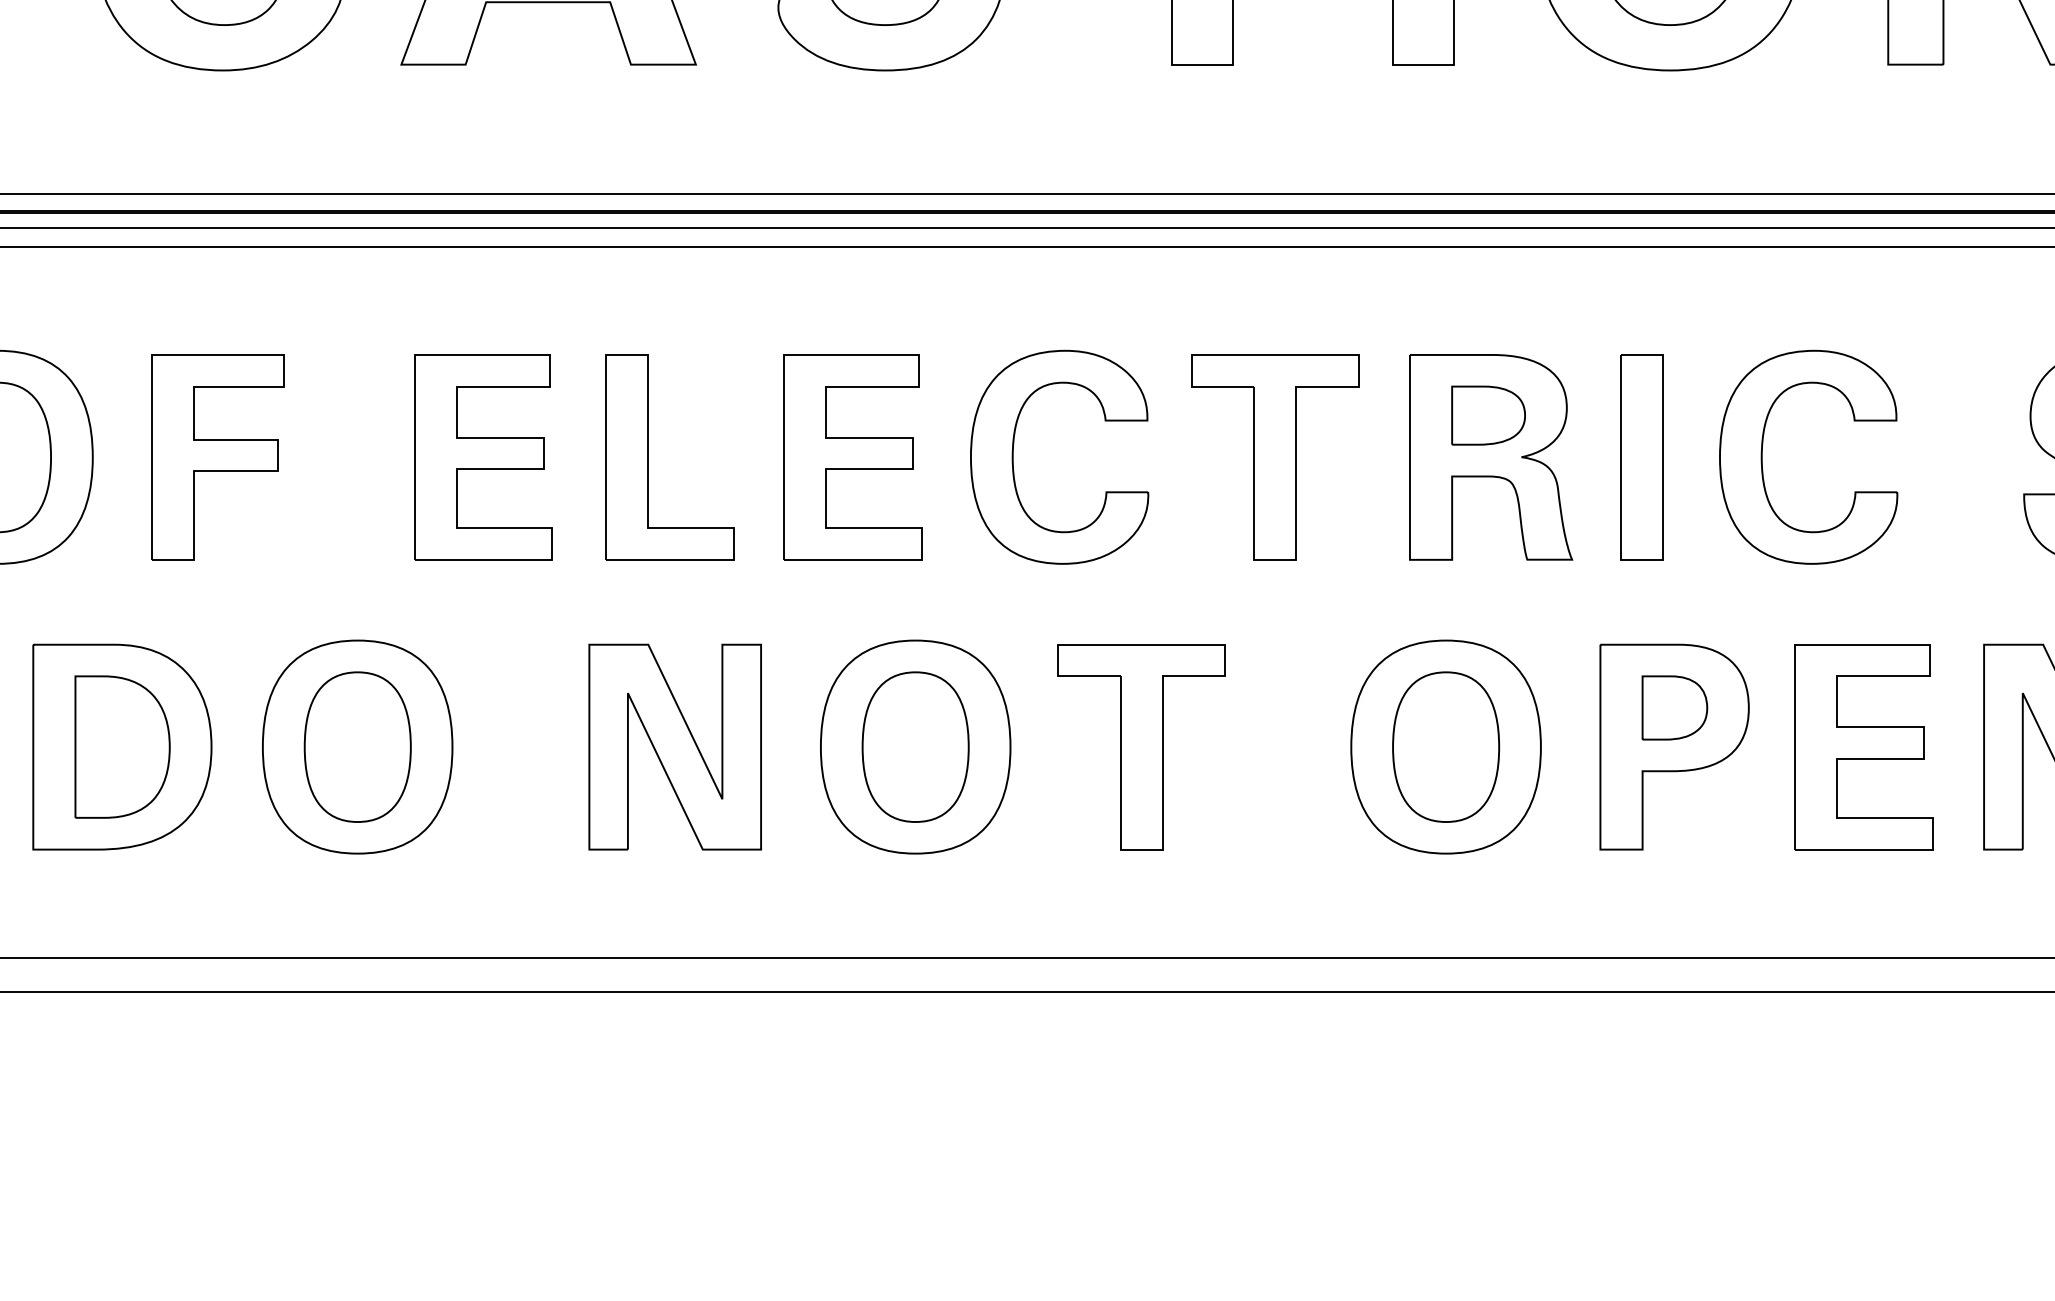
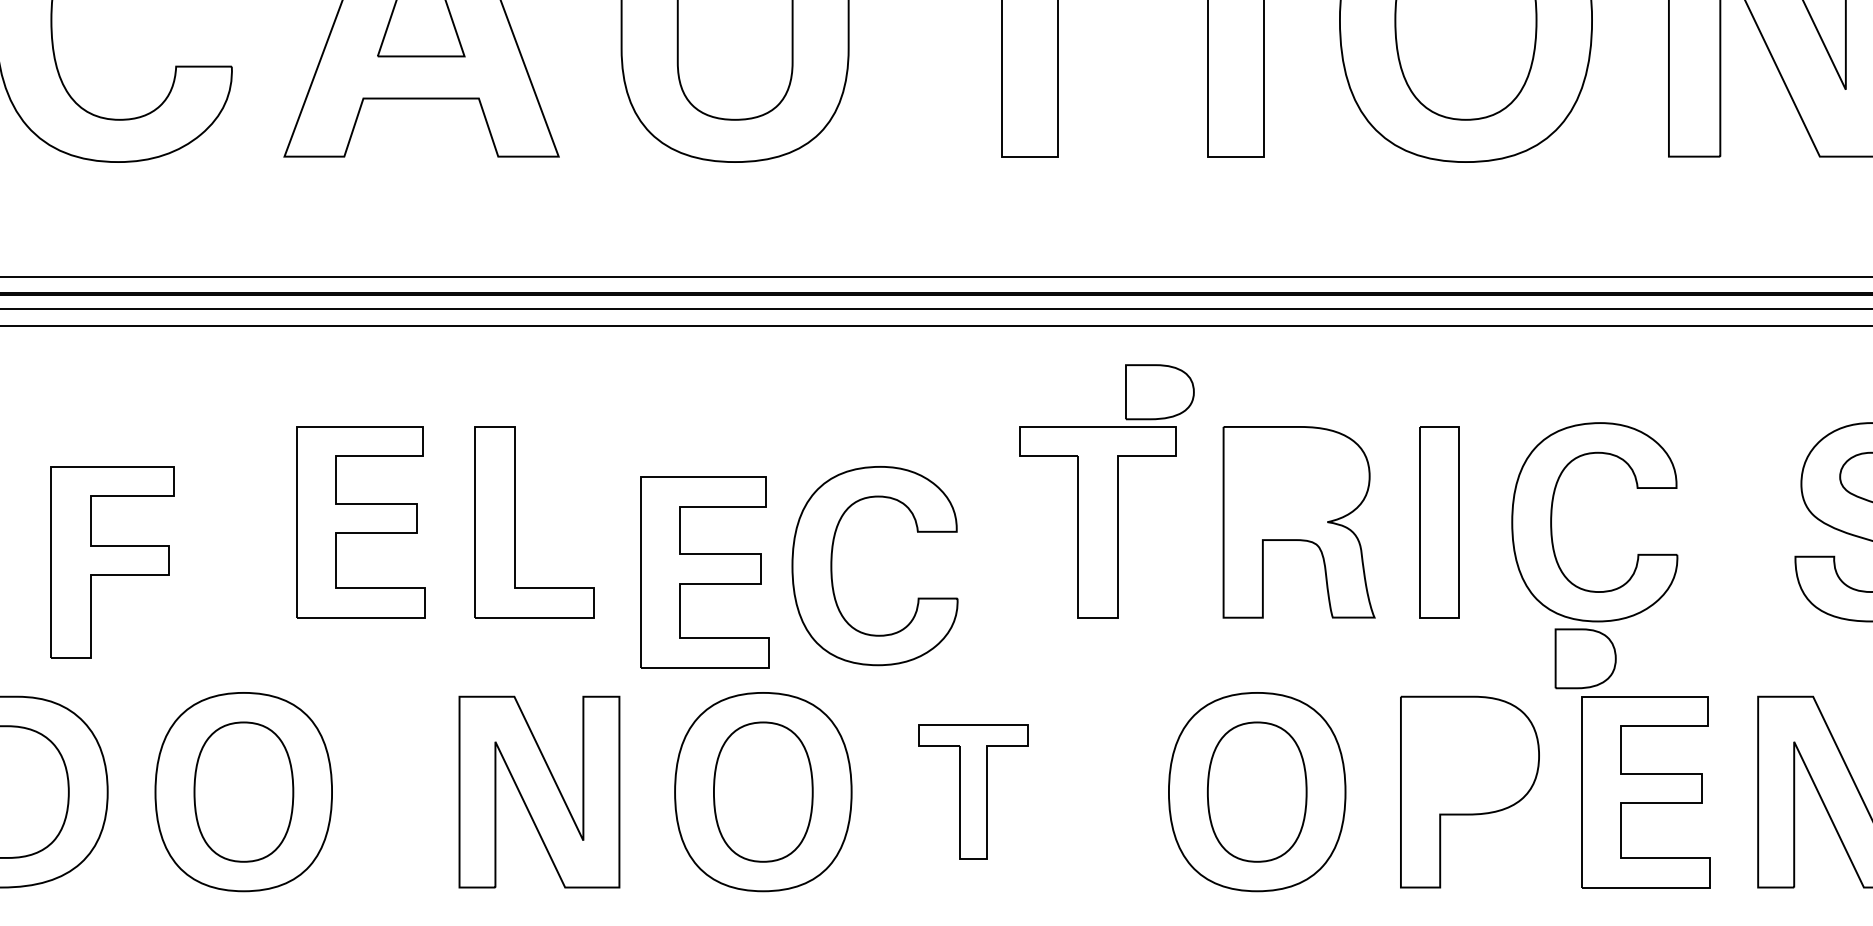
part: (1488, 415) -> (1159, 392), moved
part: (1013, 456) -> (832, 565), moved
part: (217, 457) -> (112, 562), moved
part: (852, 457) -> (704, 572), moved
part: (1674, 707) -> (1585, 658), moved
part: (1141, 747) -> (973, 792), size x0.7

